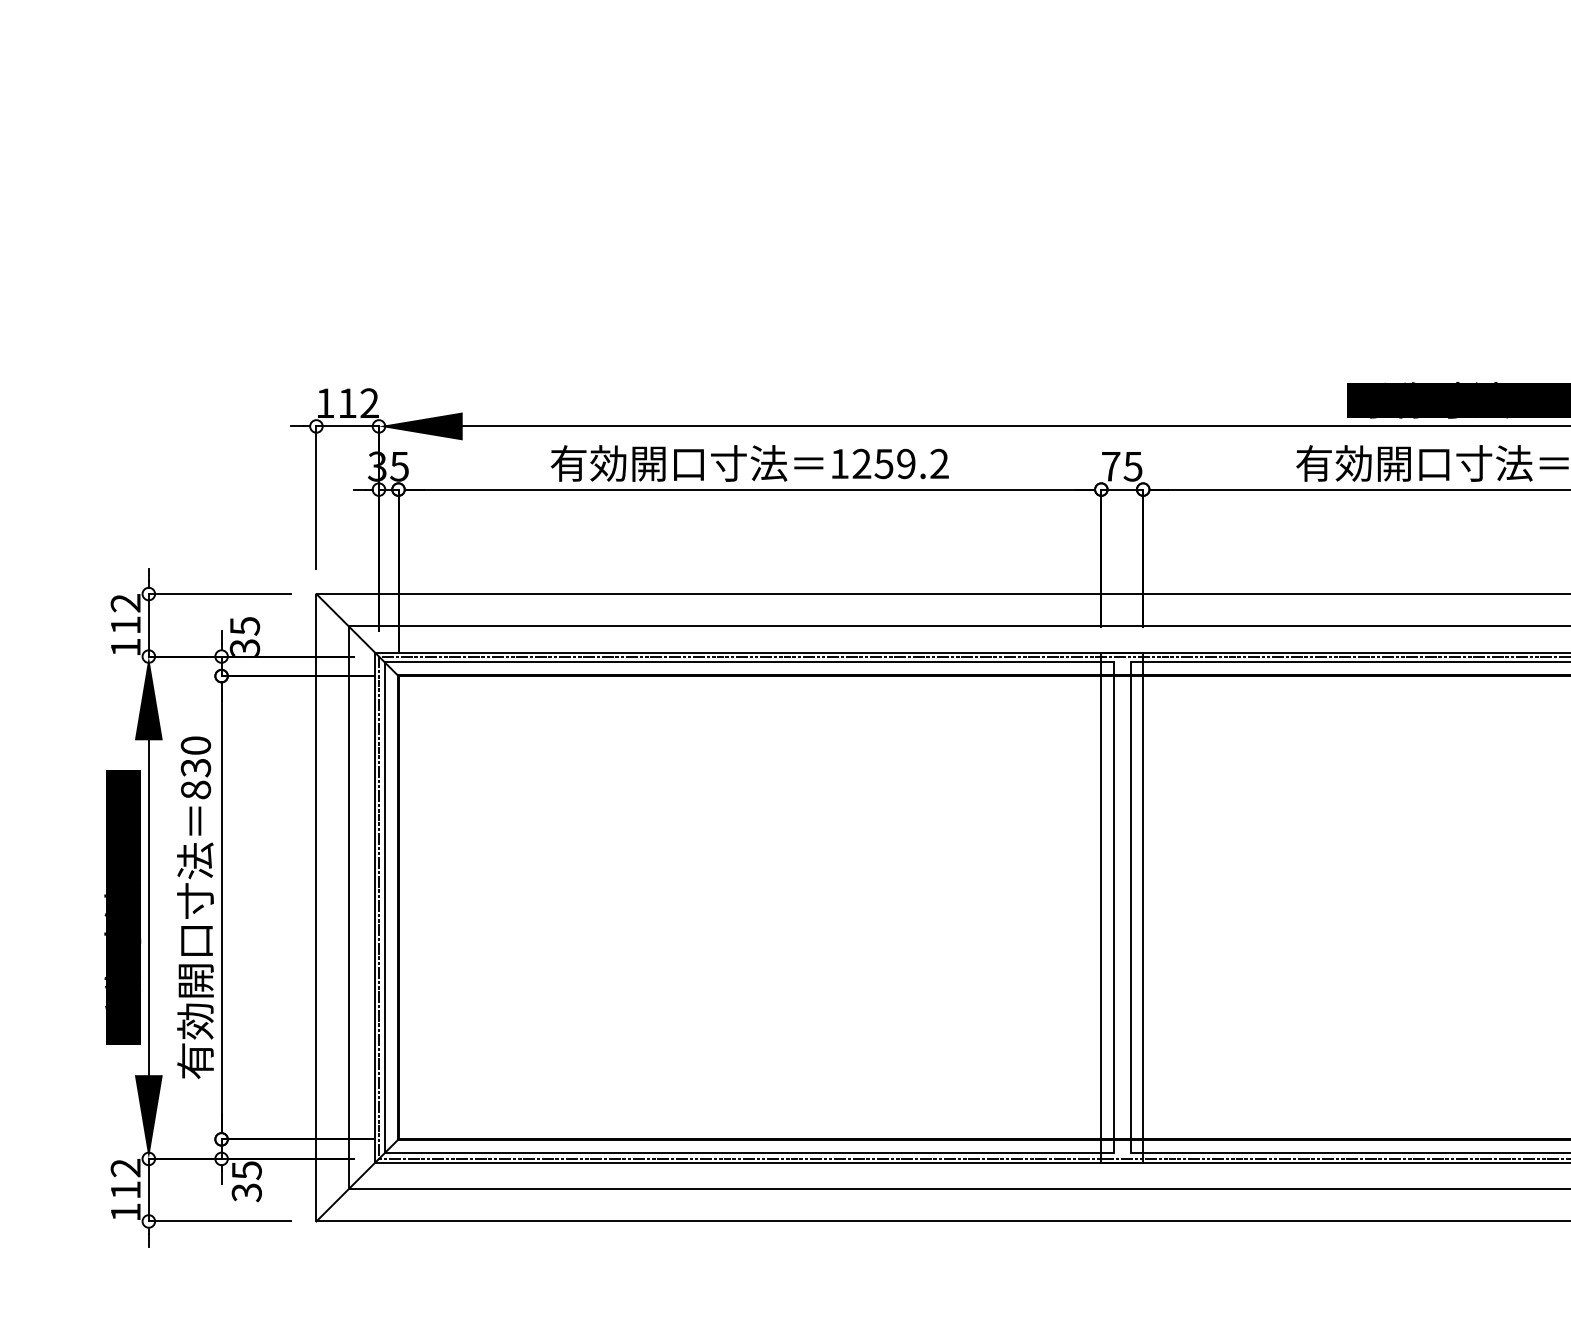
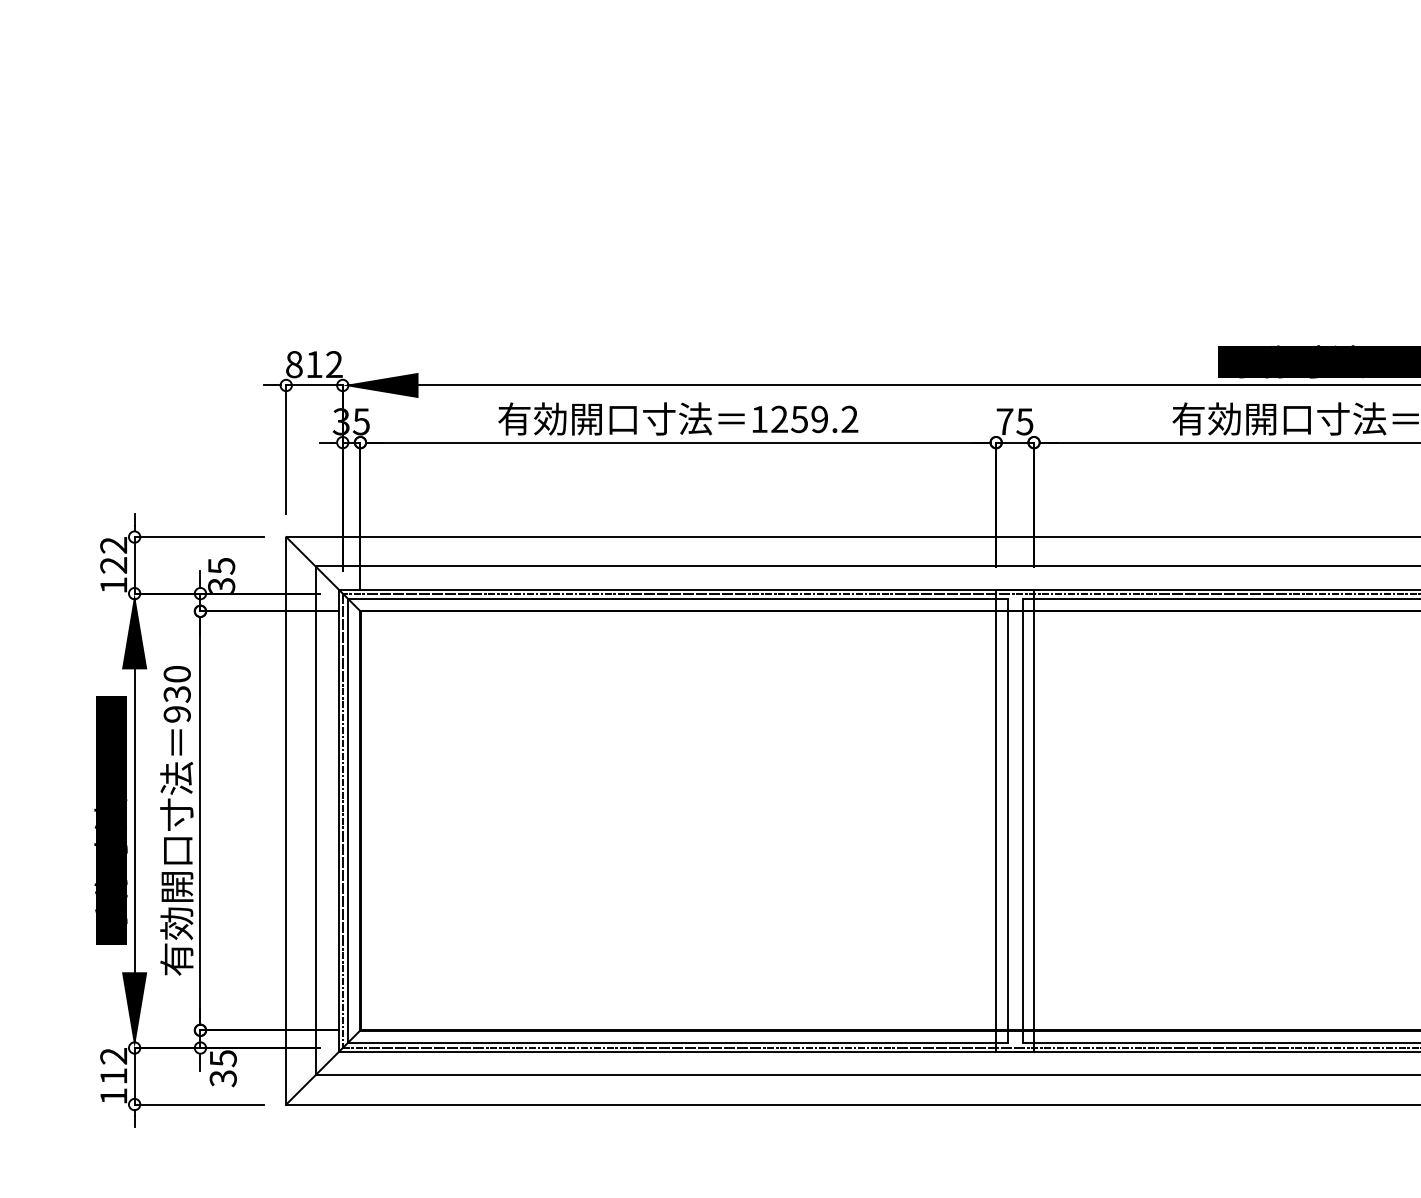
text: (325, 403) -> (294, 364), 112 -> 812
text: (125, 625) -> (113, 565), 112 -> 122
text: (195, 790) -> (176, 714), 830 -> 930

